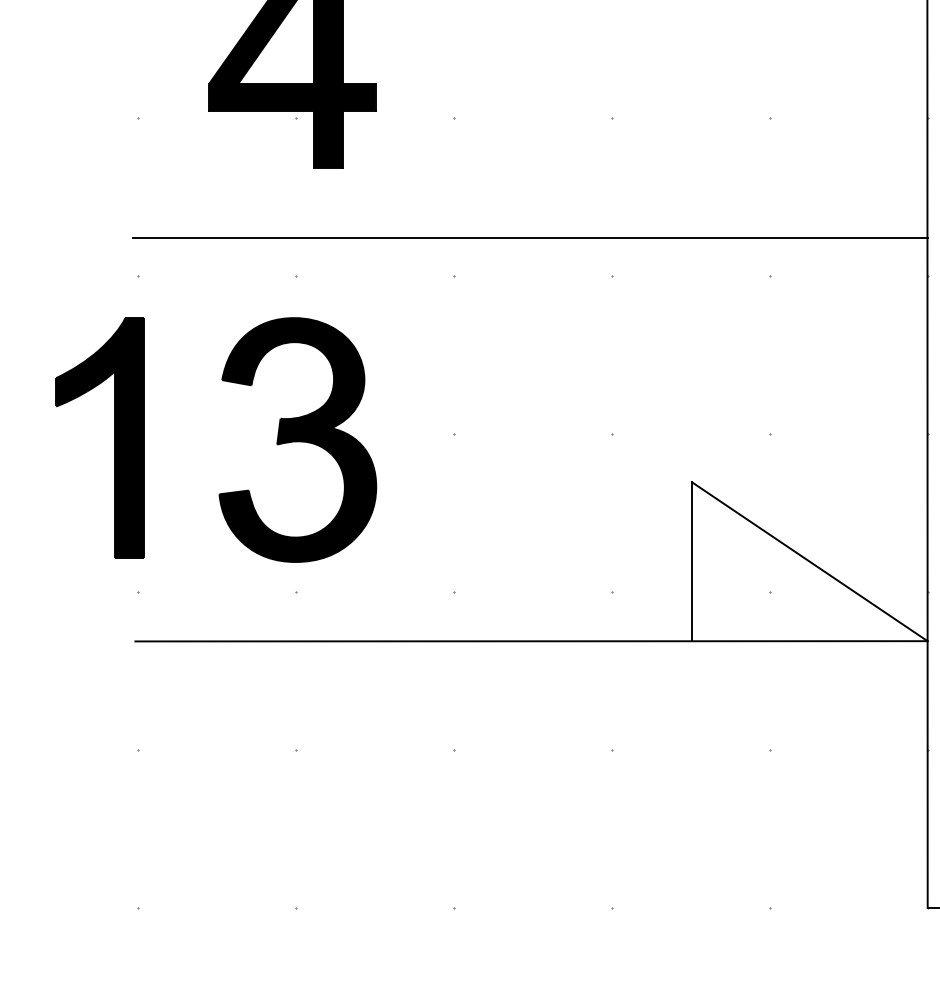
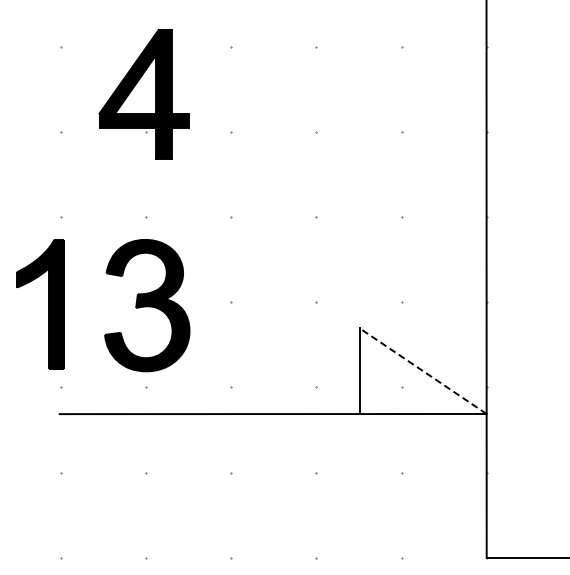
line: (530, 237) -> (272, 196), removed
line: (808, 560) -> (422, 370), solid -> dashed

